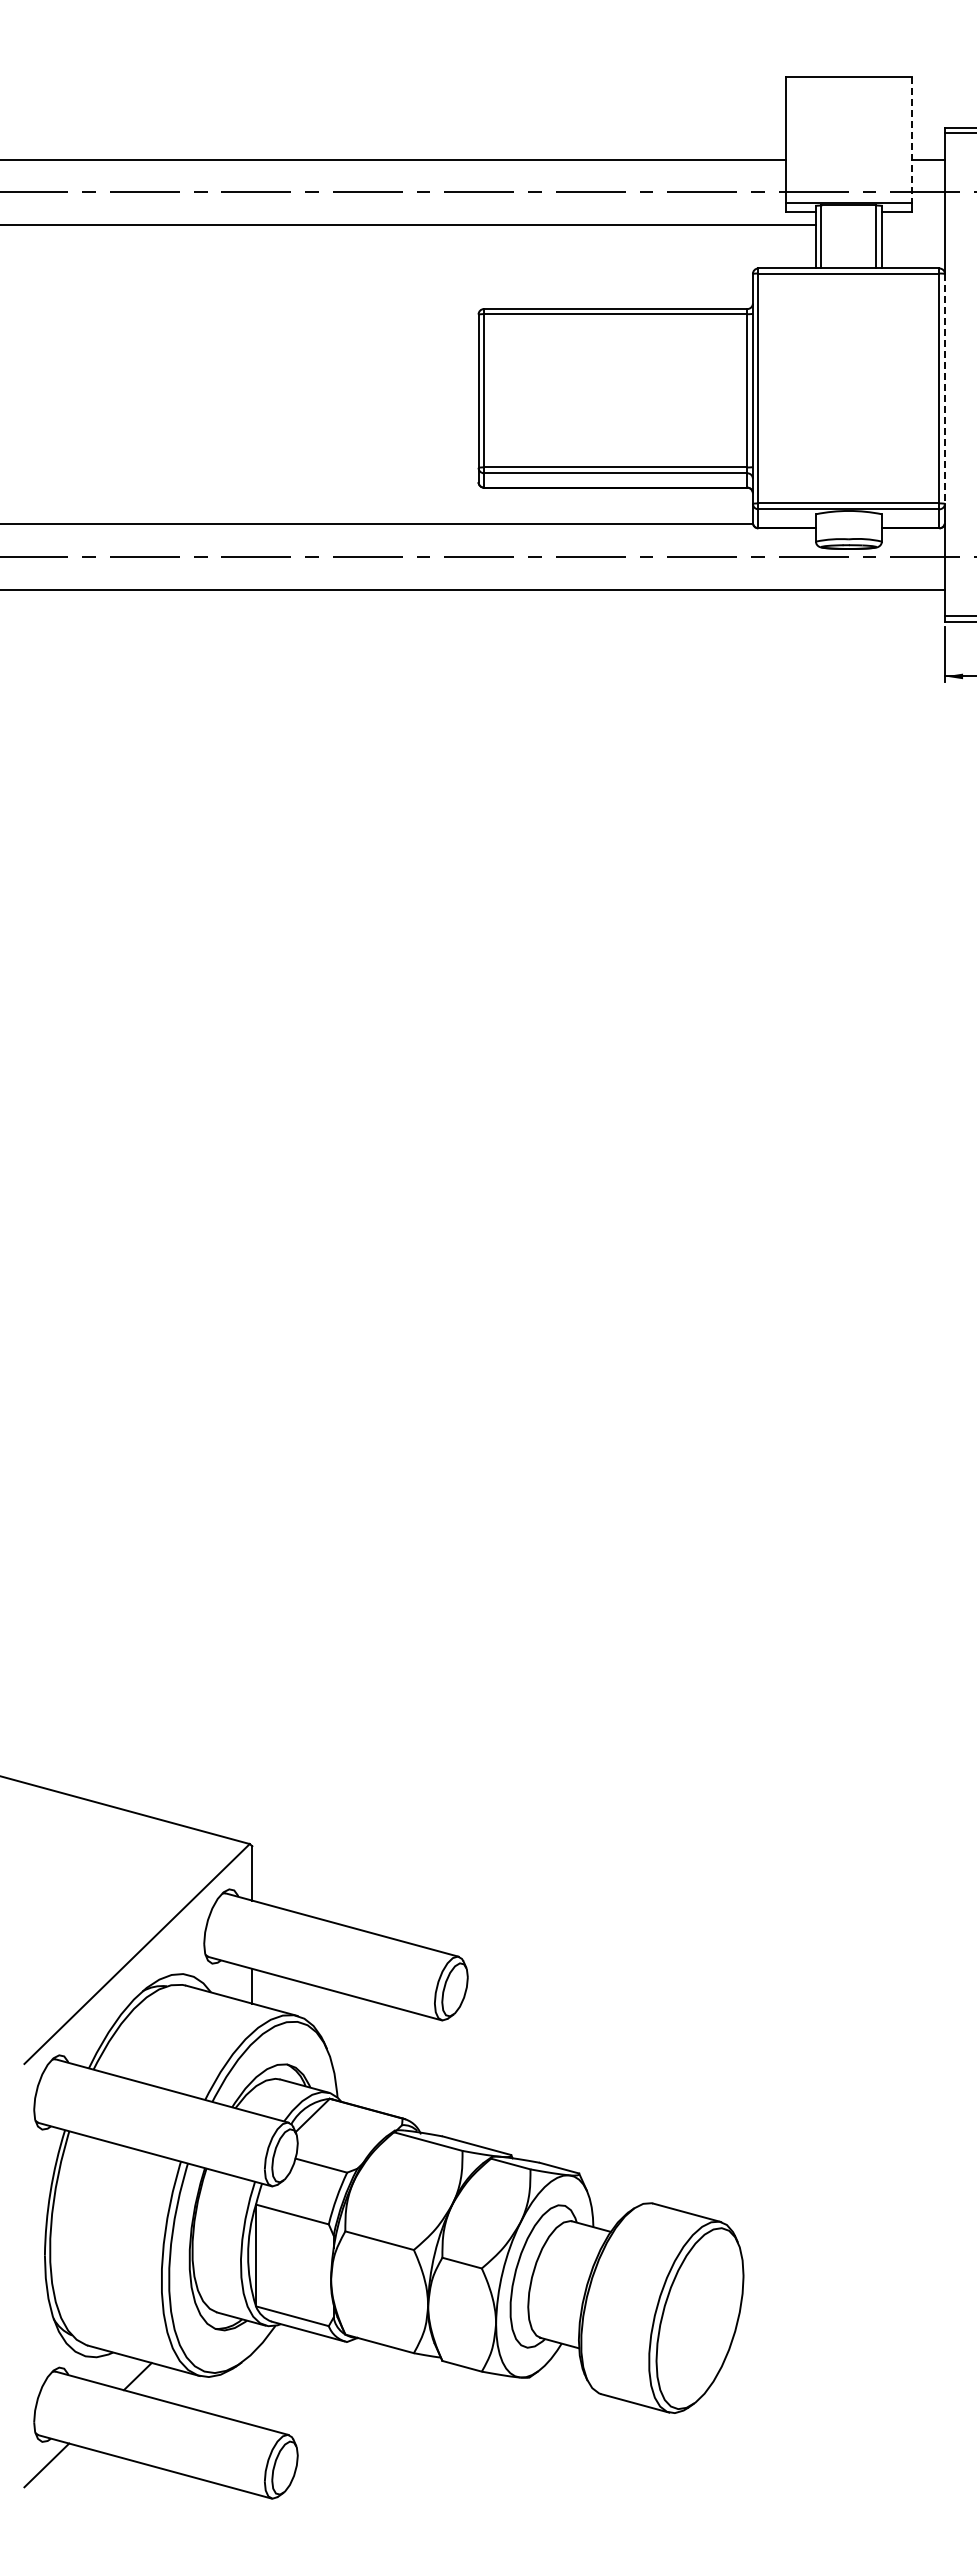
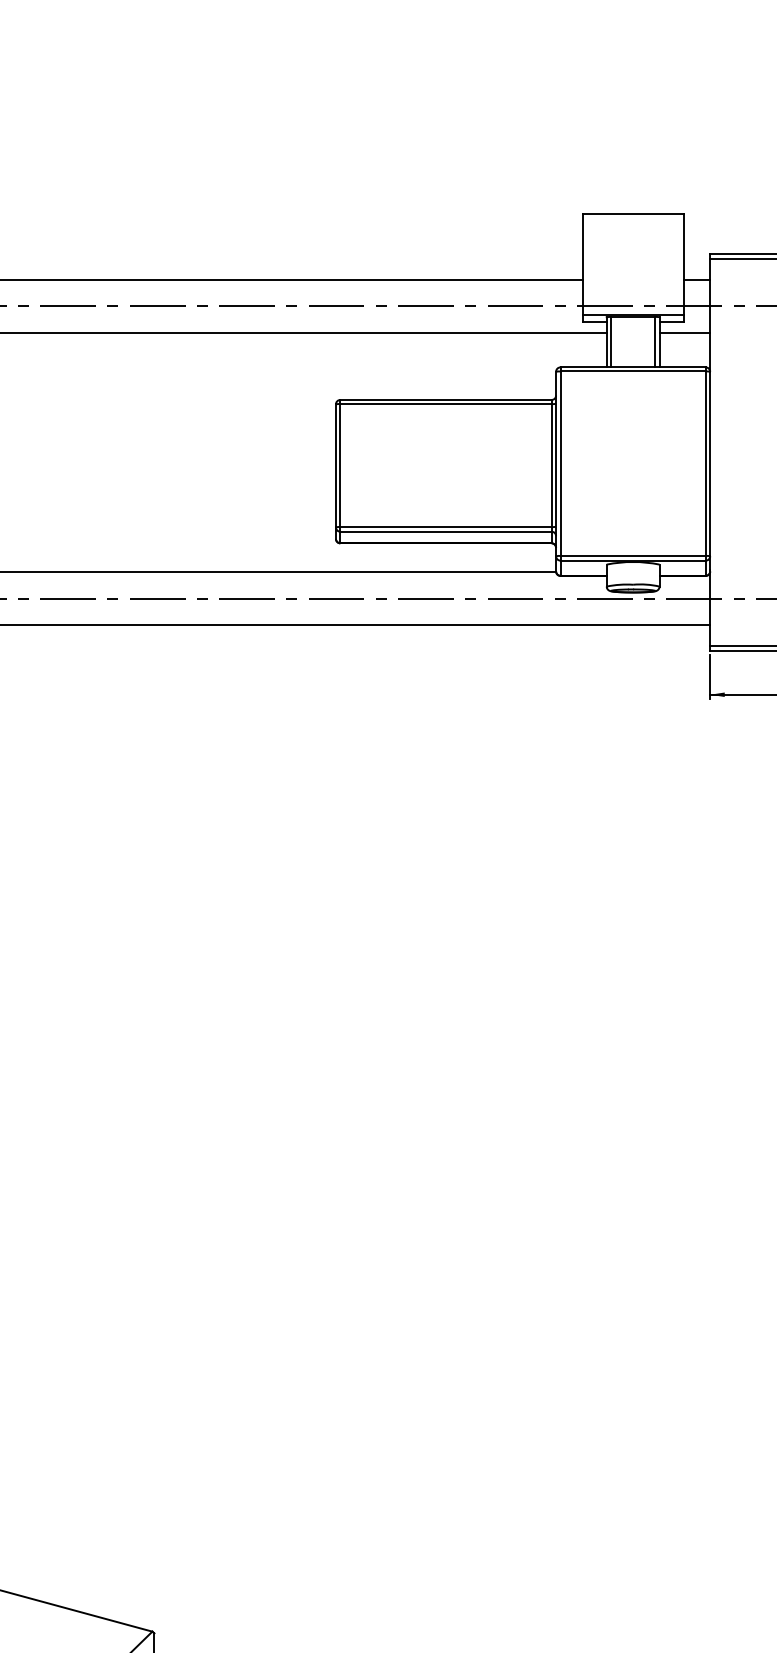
line: (912, 140) -> (684, 264), dashed -> solid
line: (912, 225) -> (684, 332), added
line: (944, 388) -> (709, 463), dashed -> solid

